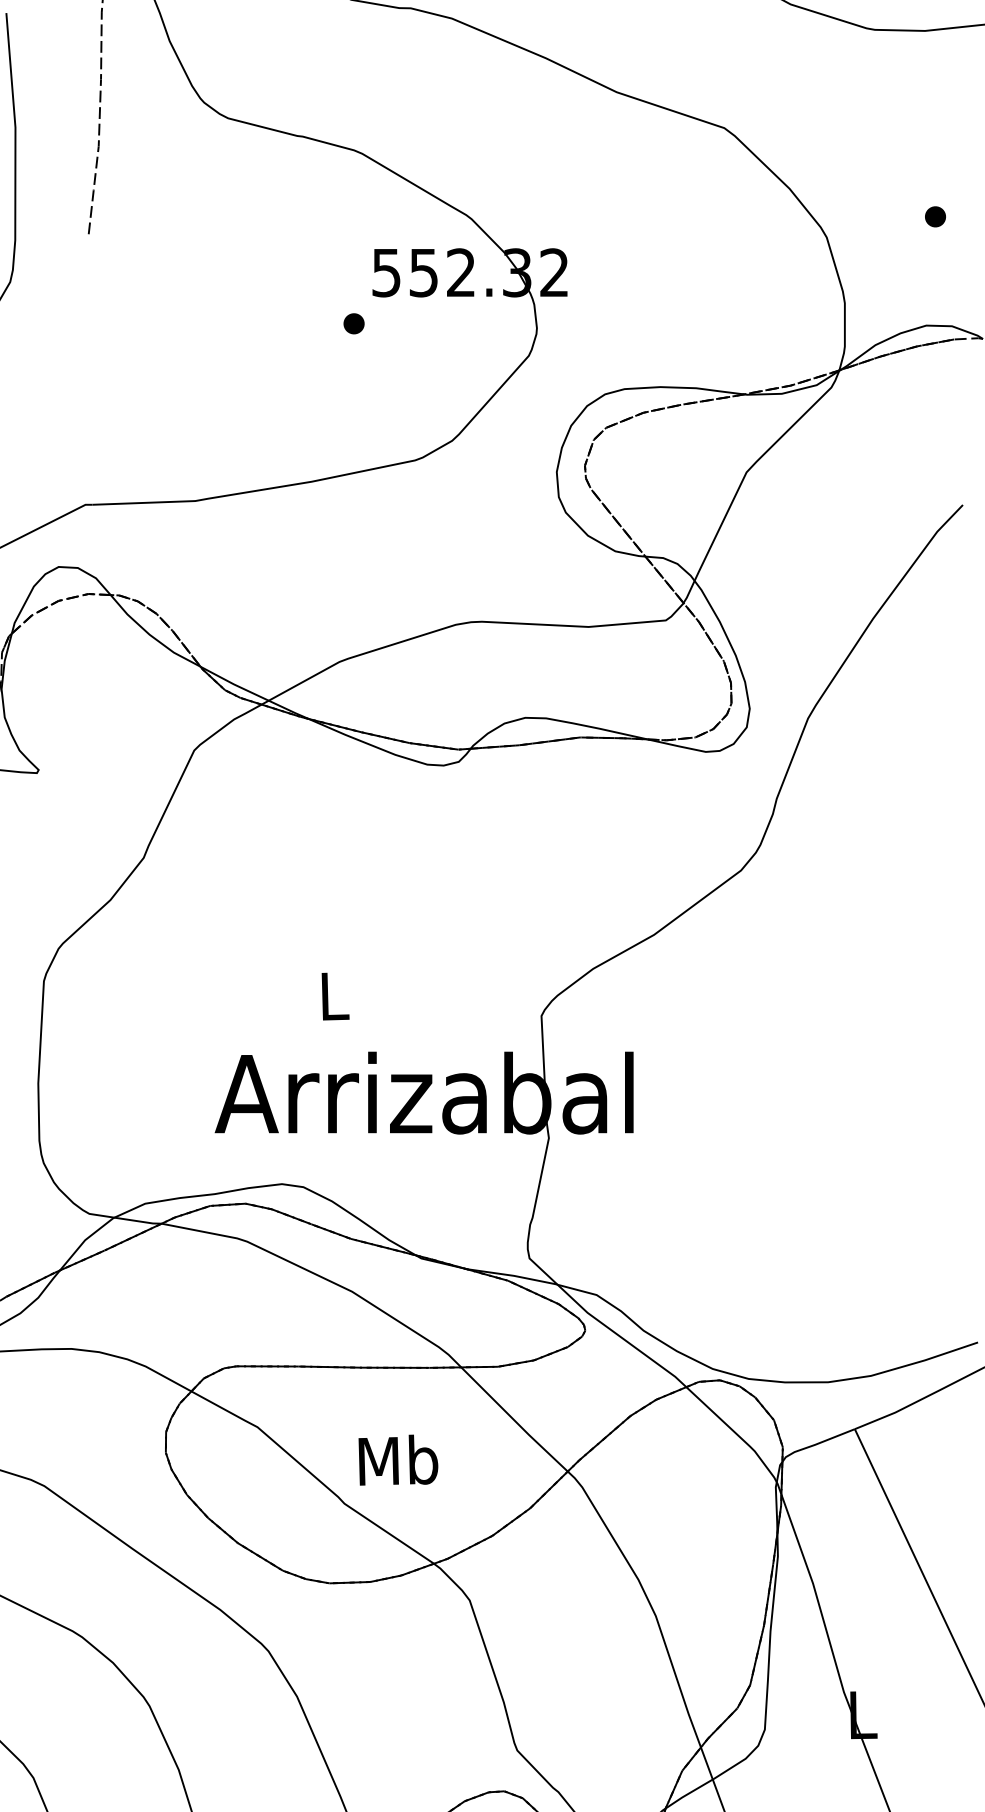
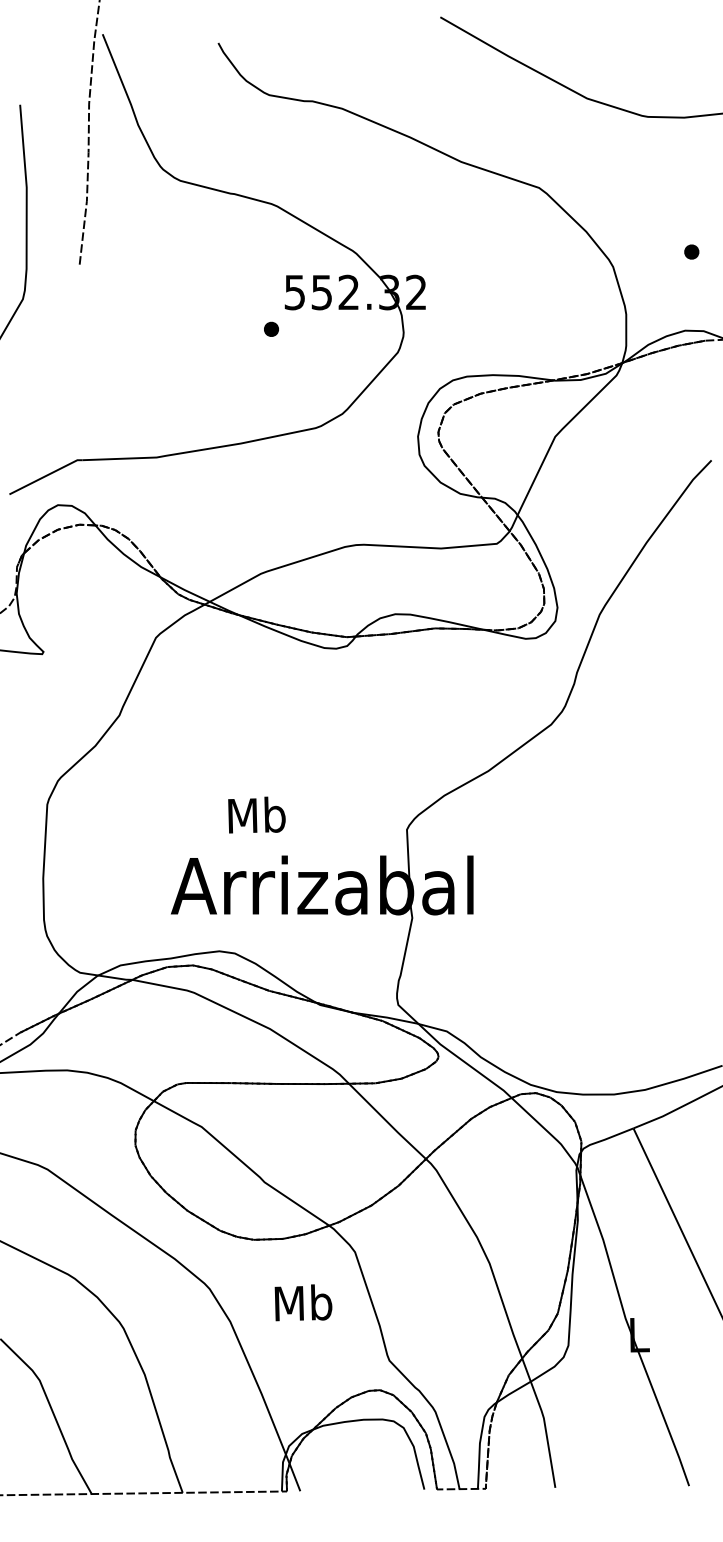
text: (333, 994) -> (256, 814), L -> Mb
text: (398, 1459) -> (303, 1302), moved

